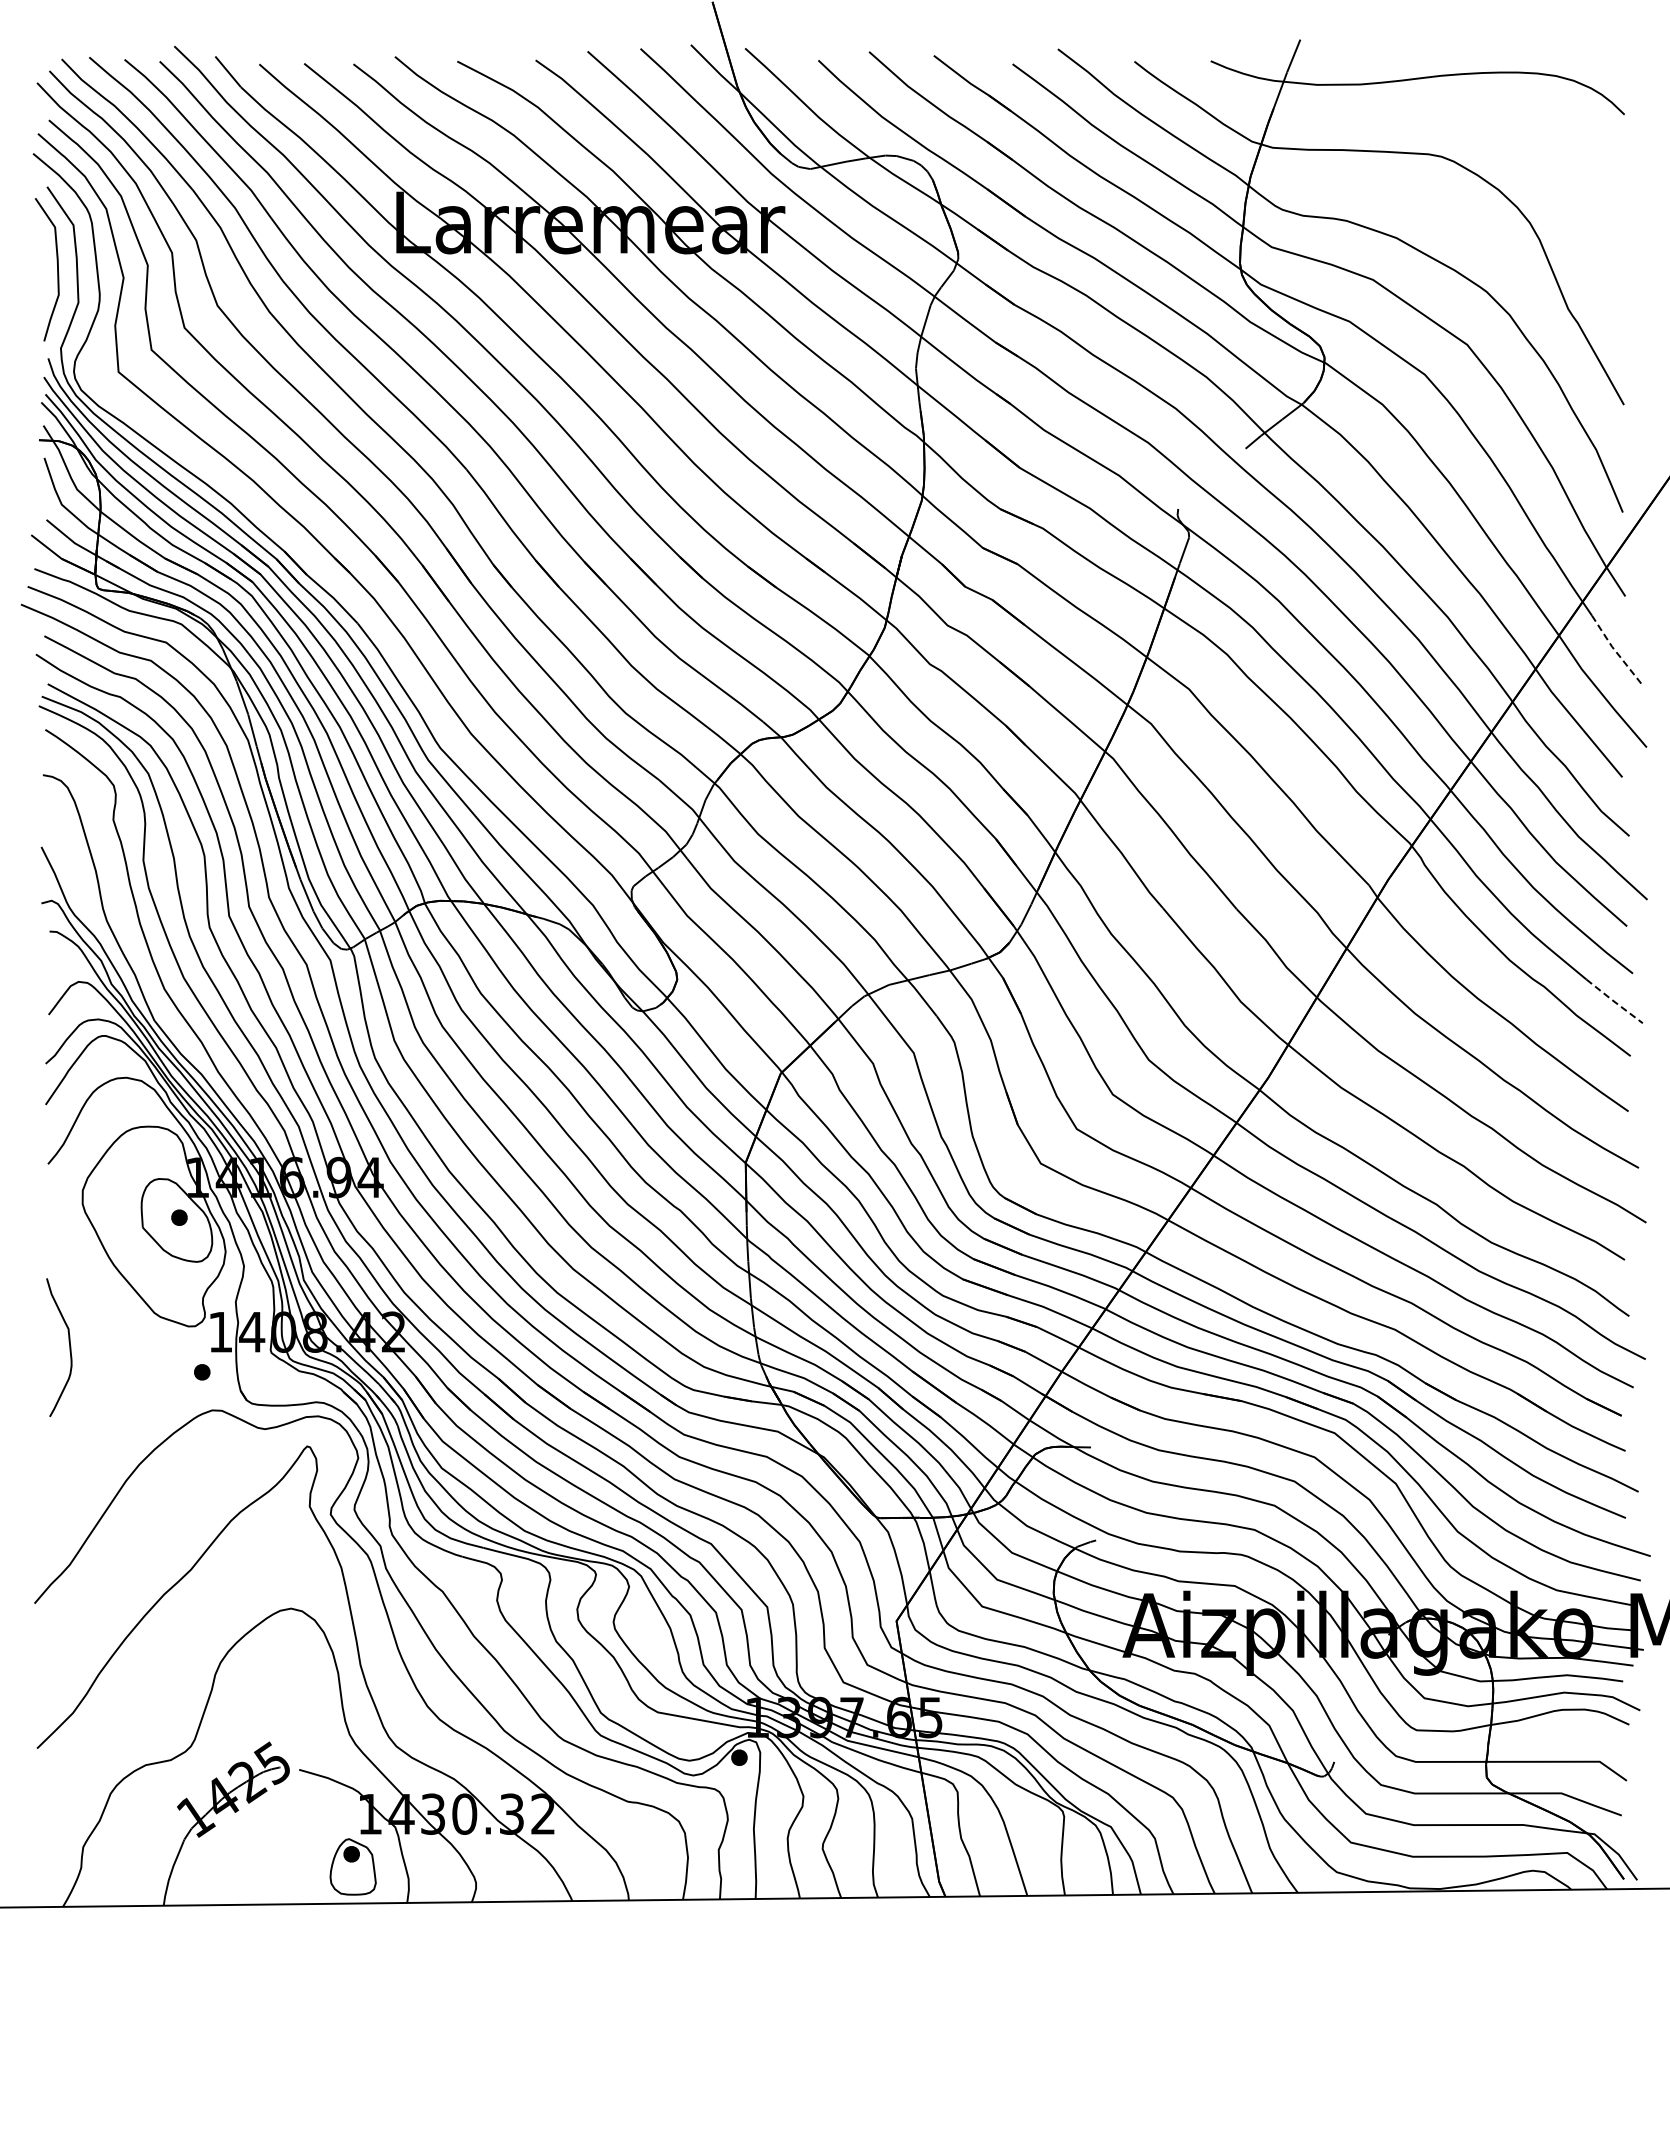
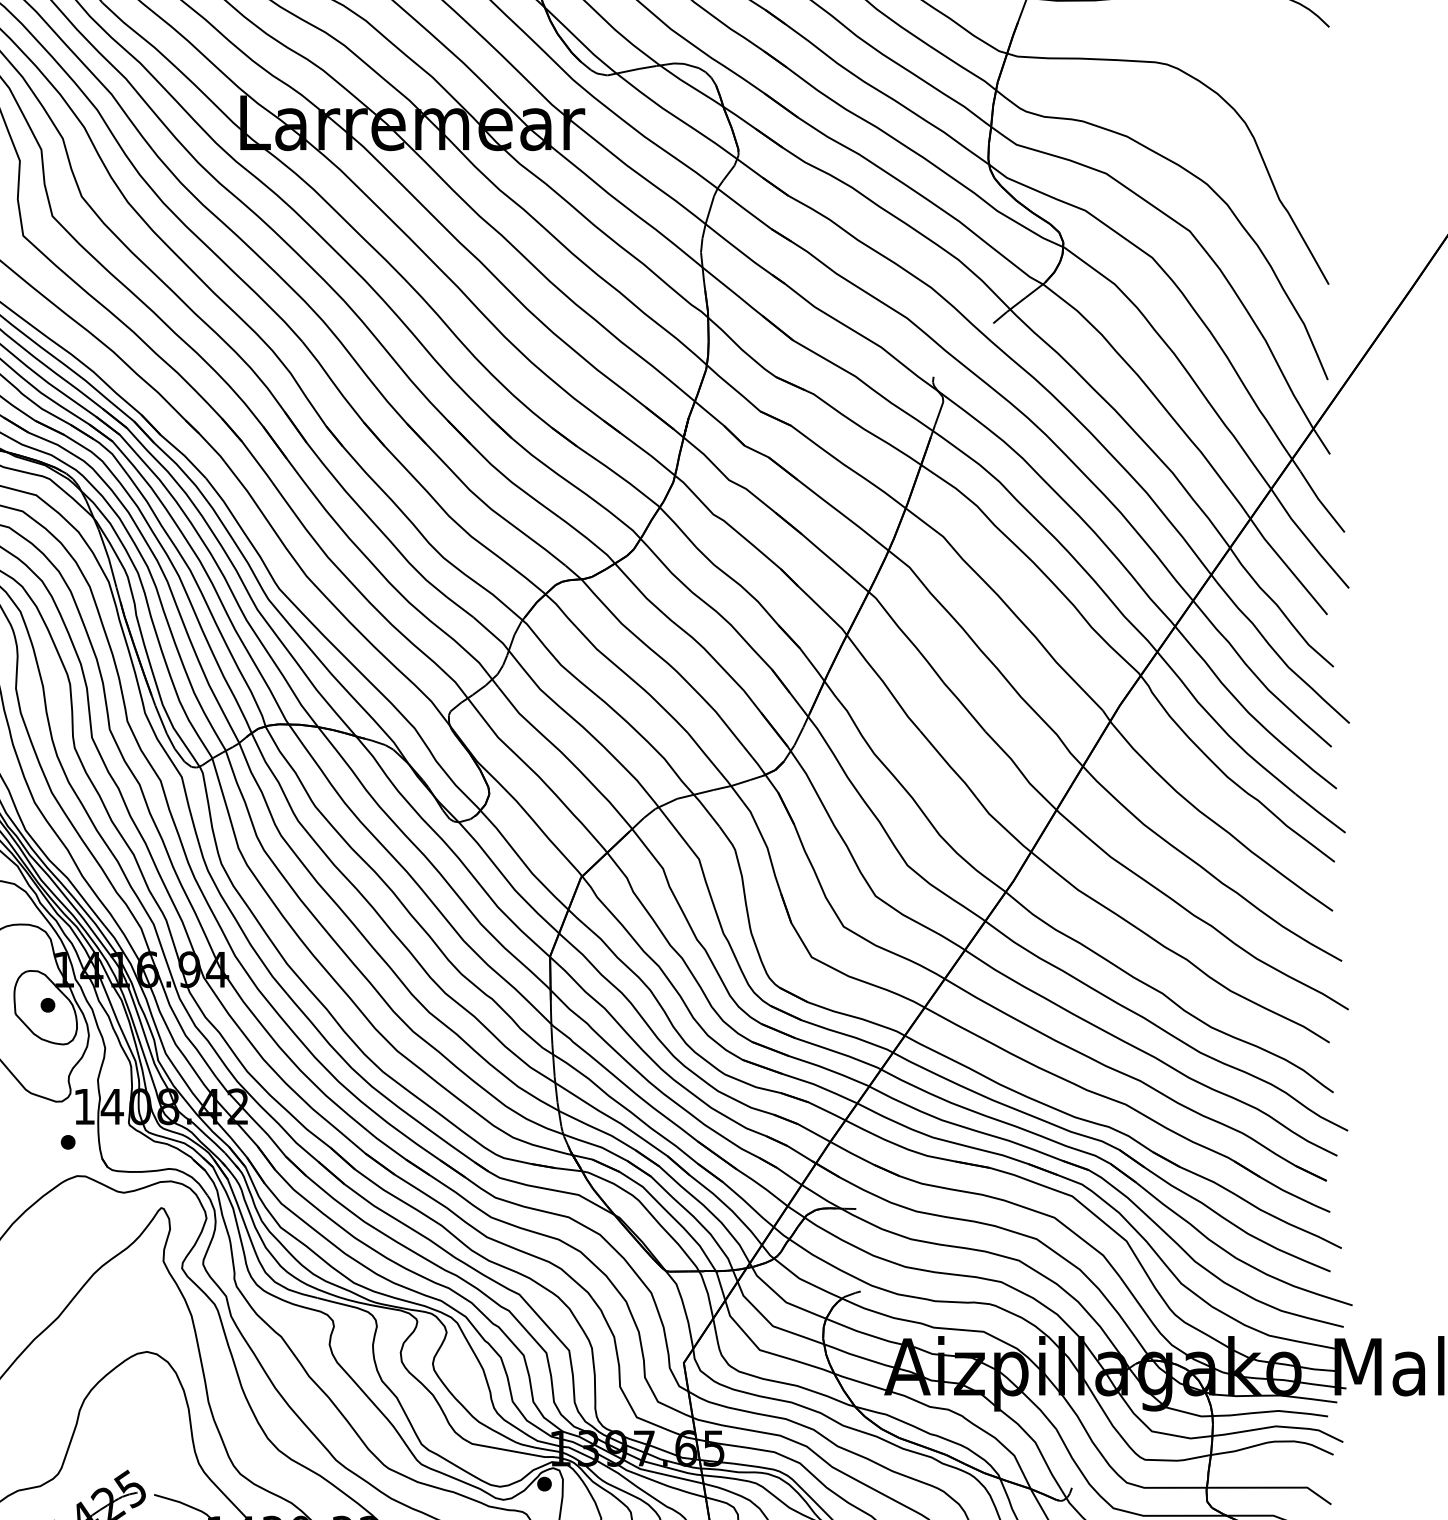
line: (1615, 650) -> (1321, 502), dashed -> solid
line: (1614, 1001) -> (1320, 813), dashed -> solid

